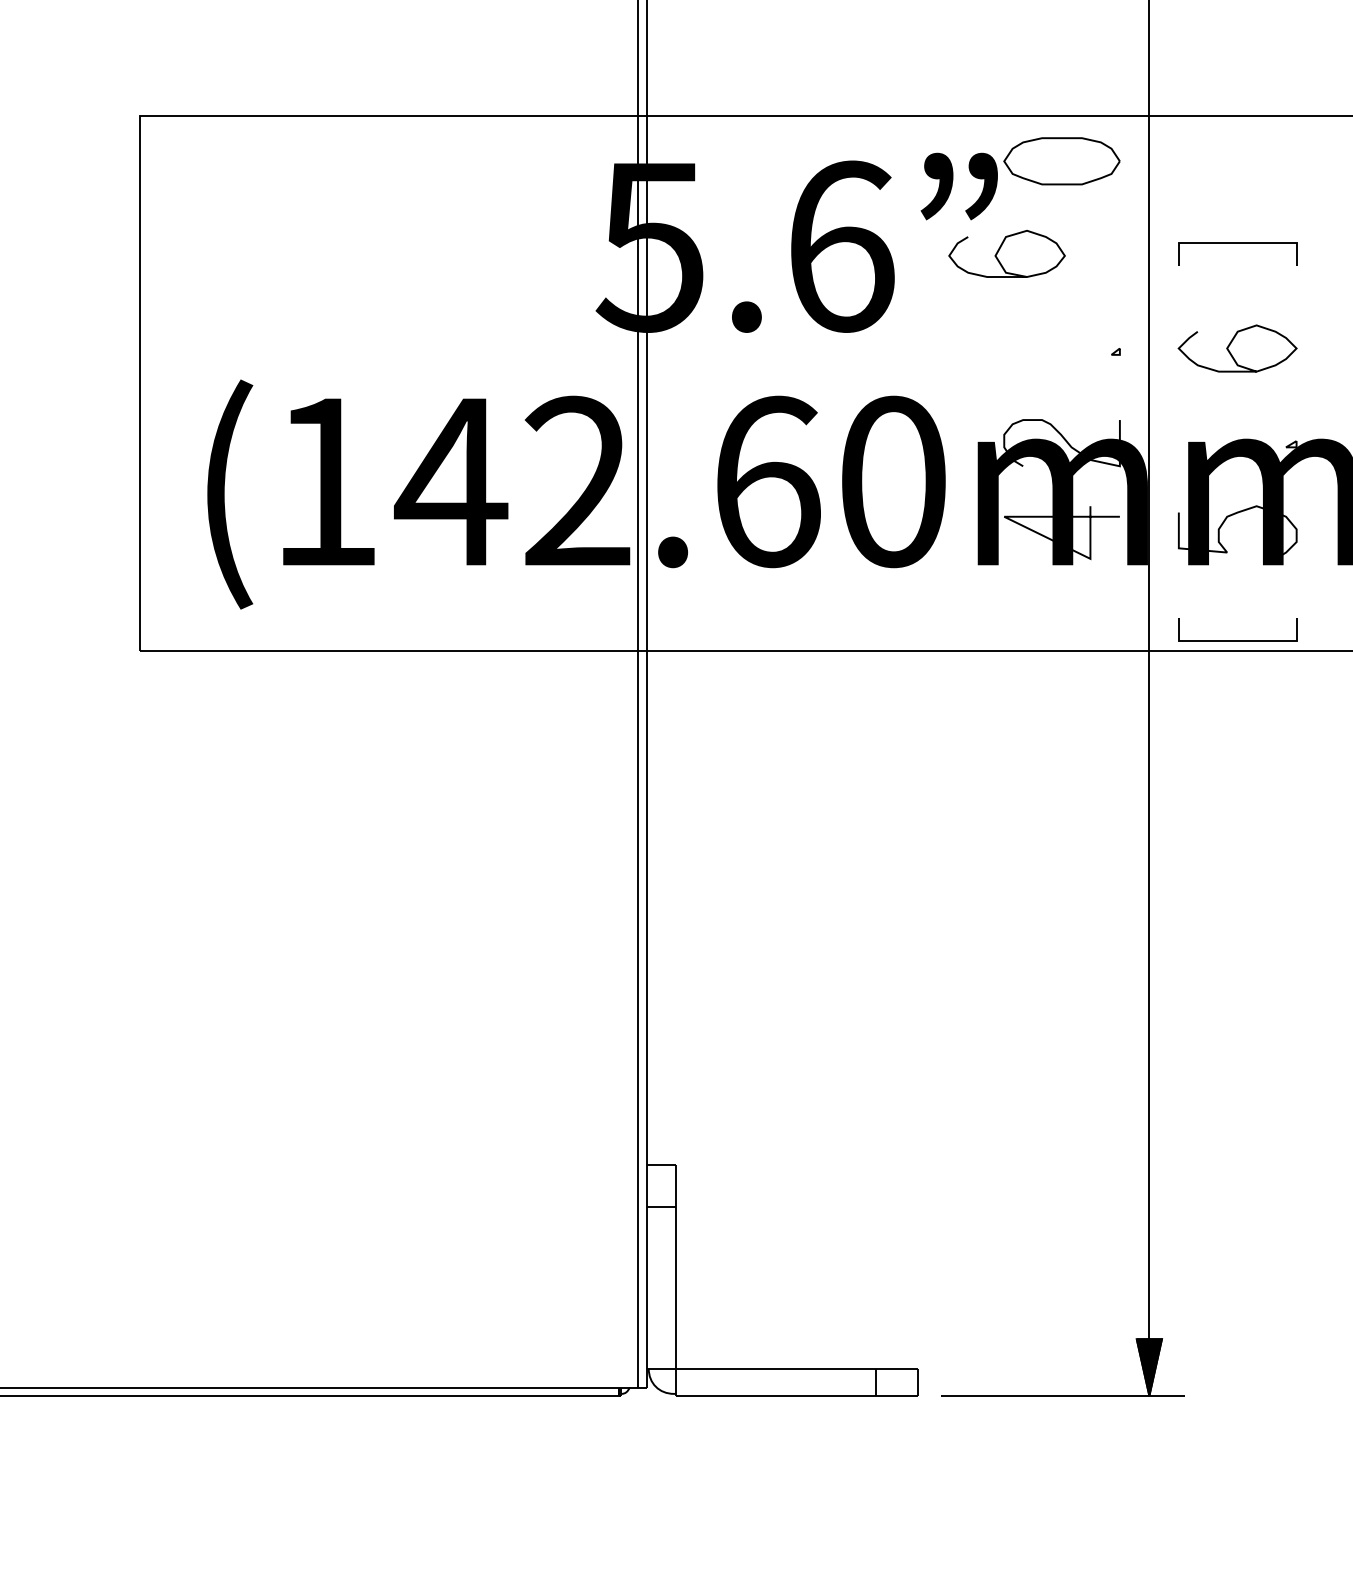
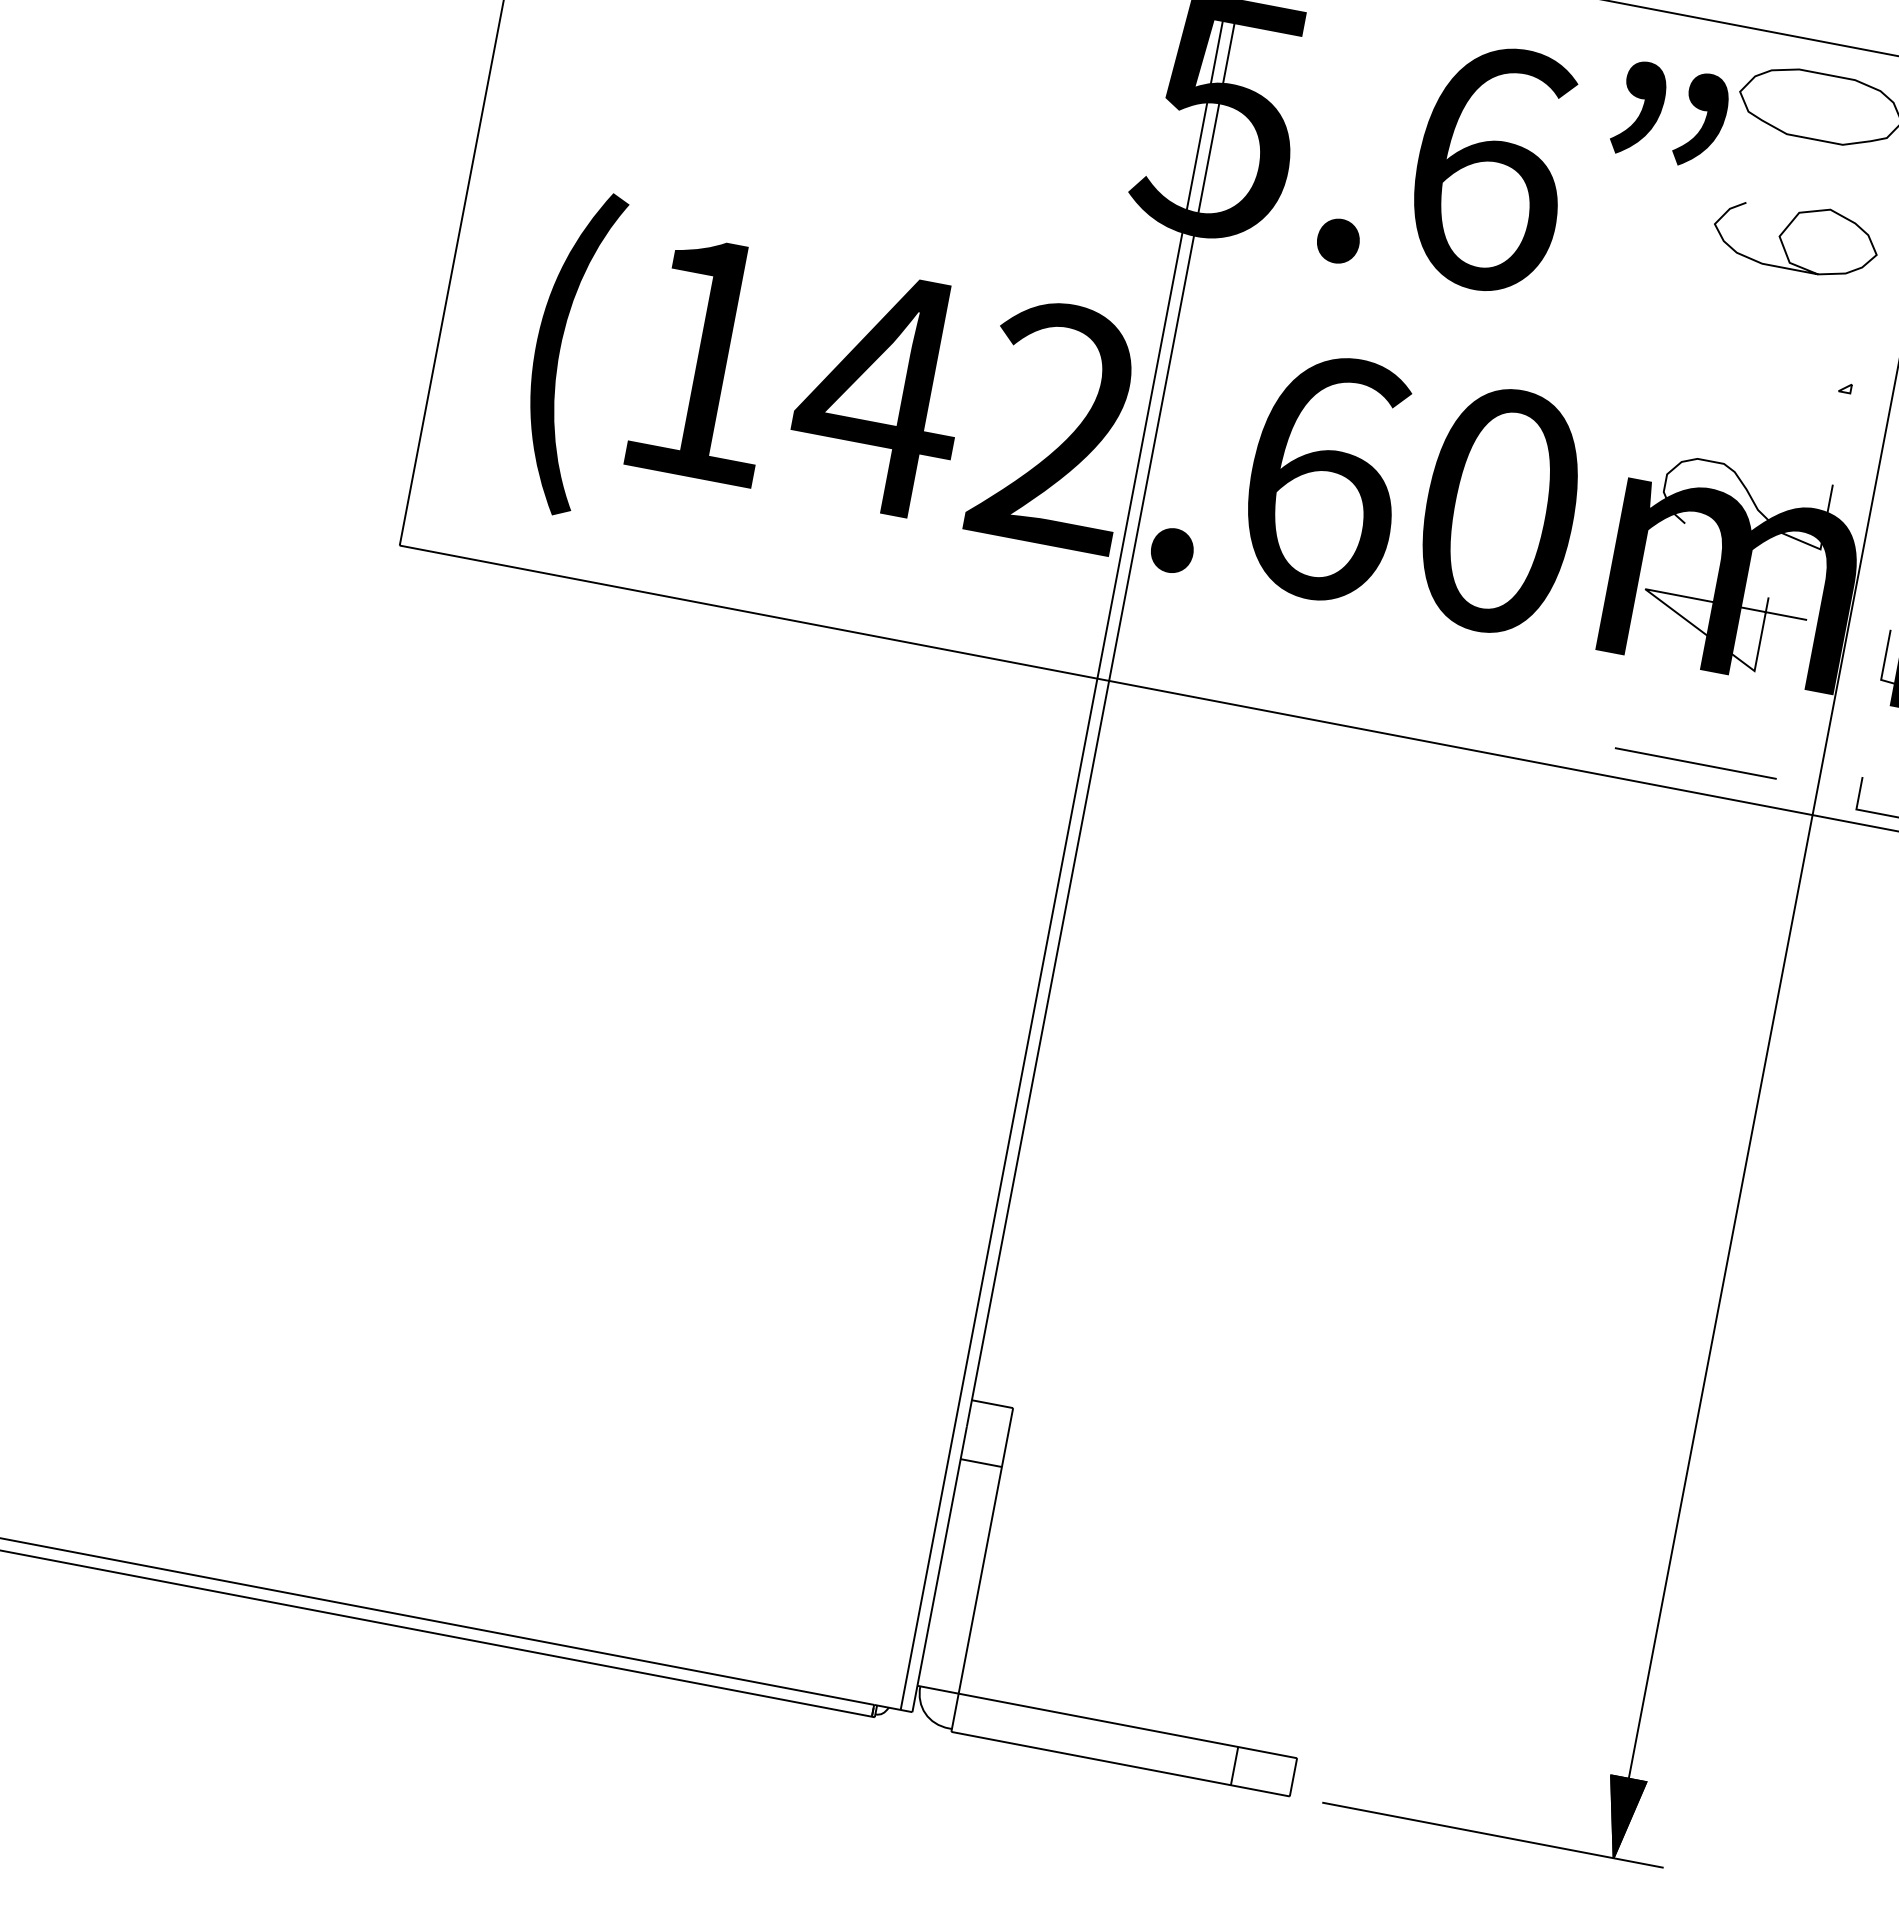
curve: (1000, 249) -> (1788, 228), moved
line: (1061, 629) -> (1695, 762), added

